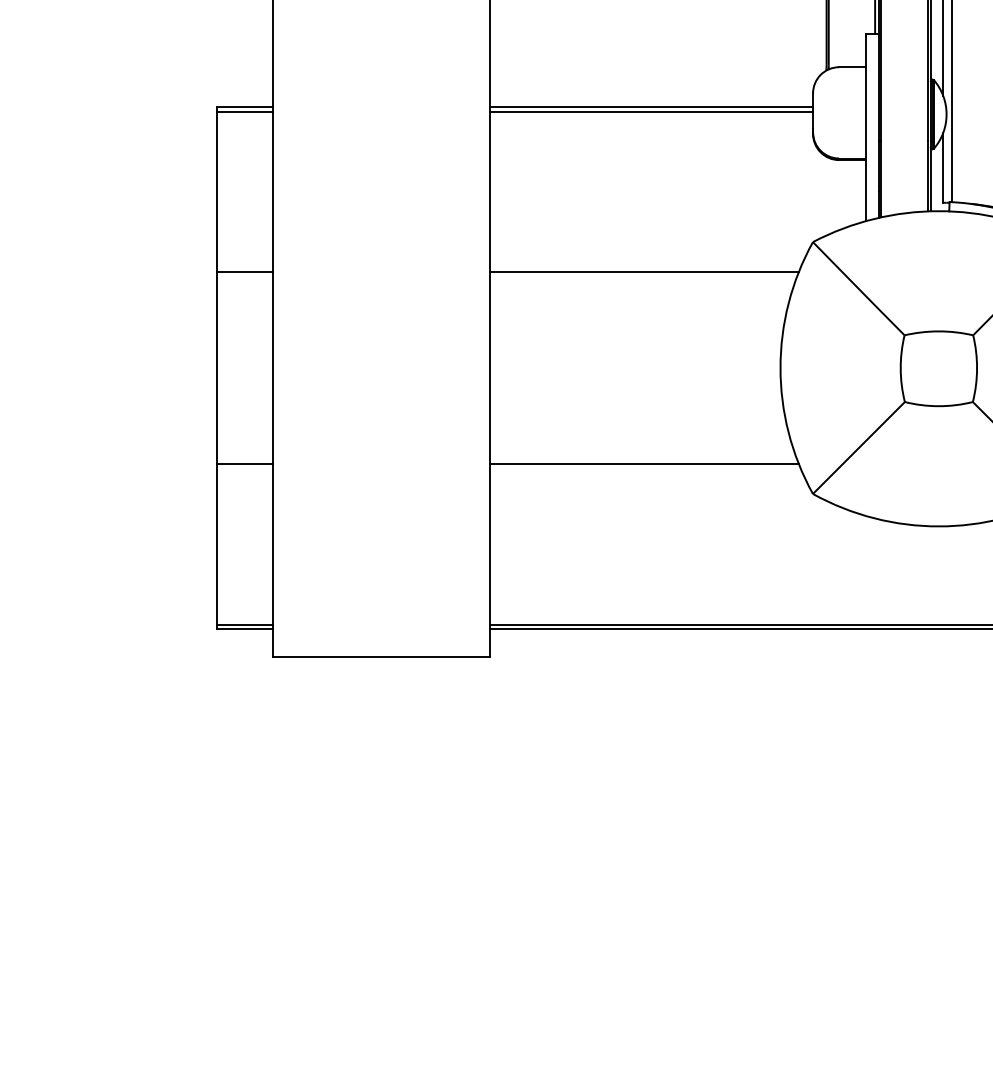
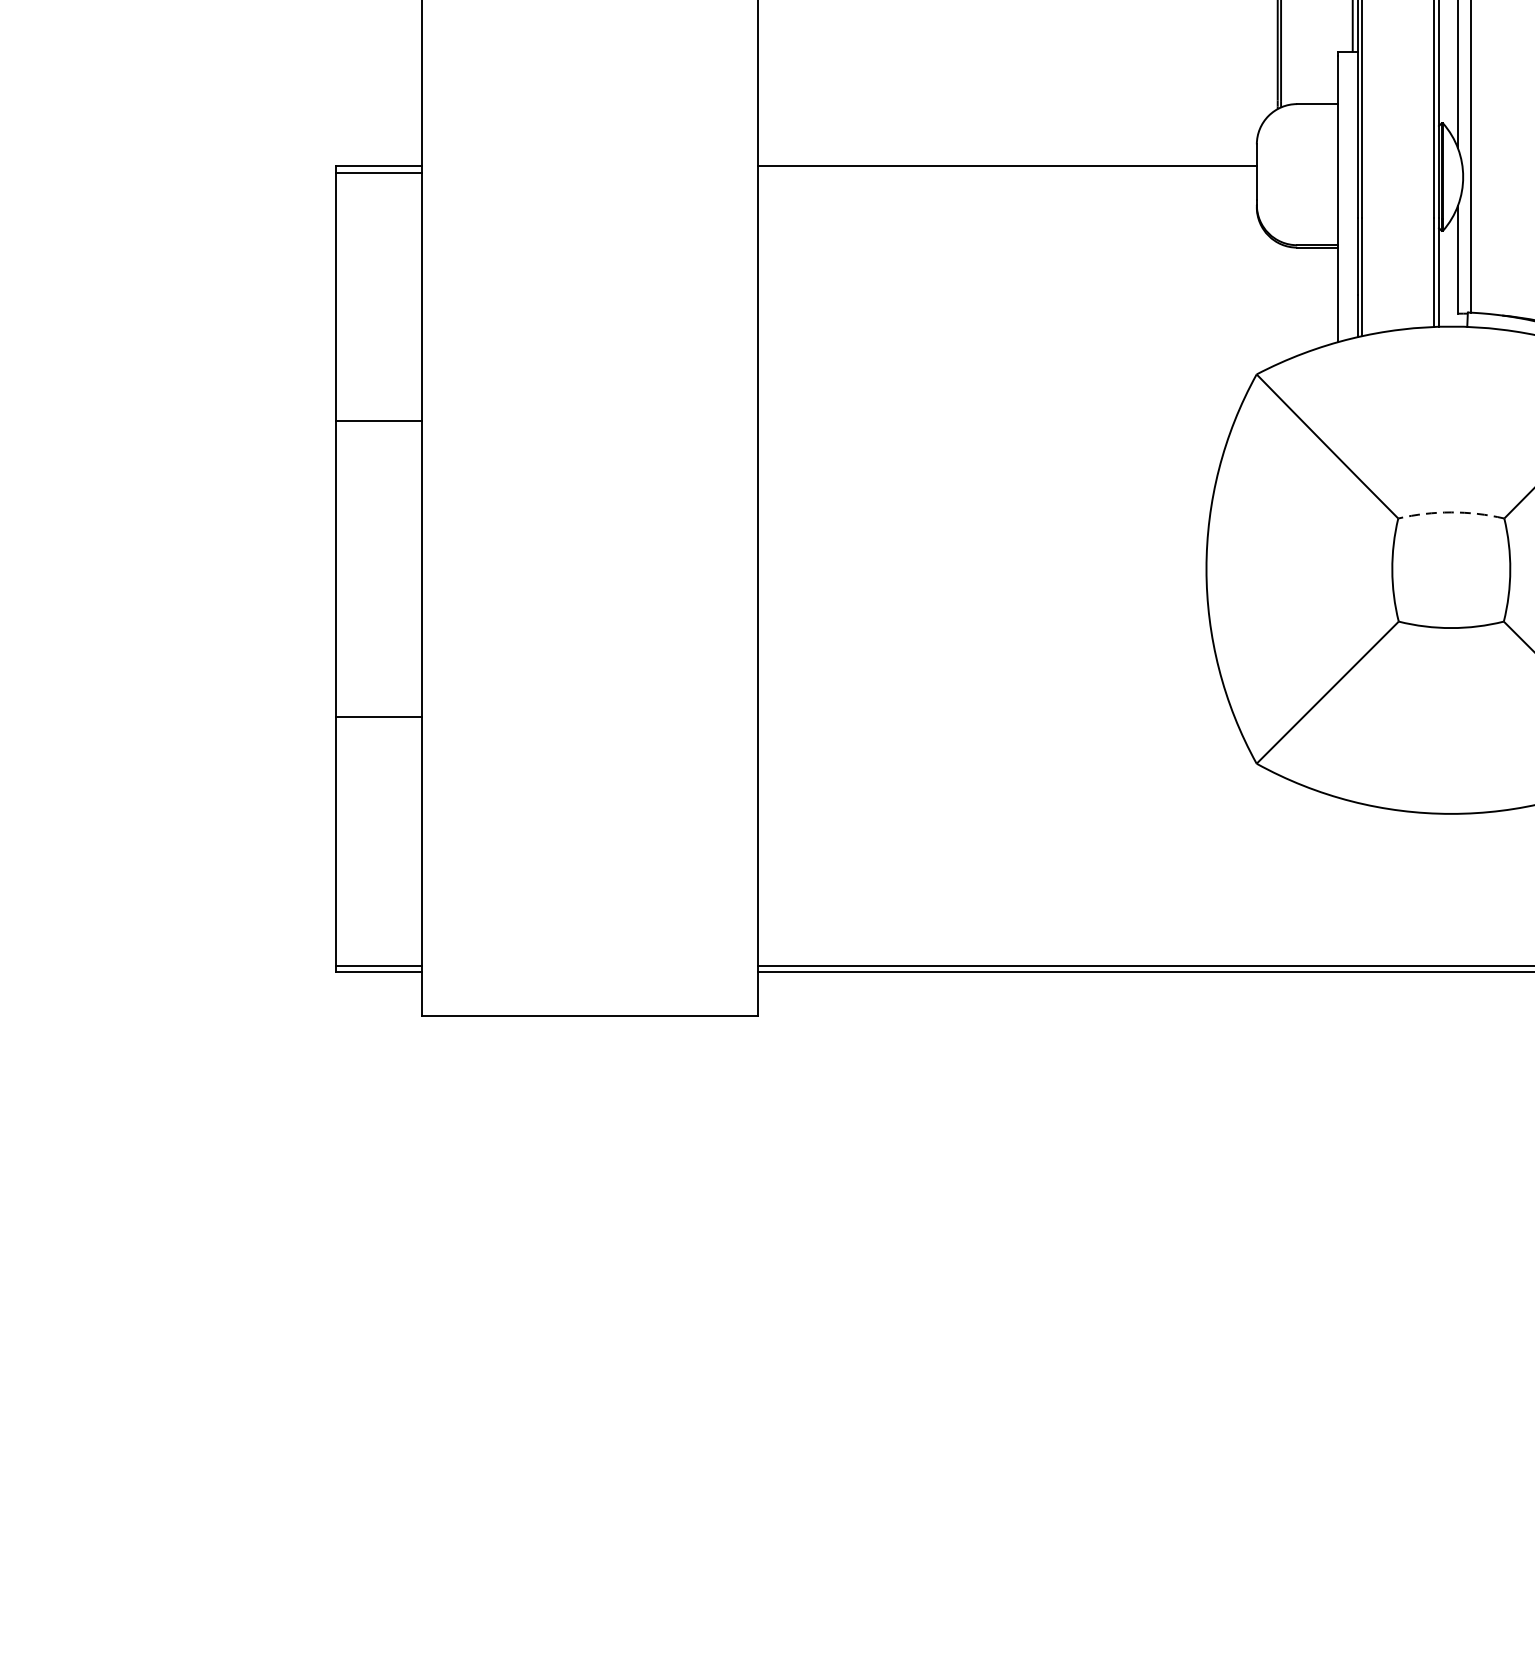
line: (651, 111) -> (1007, 172), removed
line: (644, 272) -> (996, 421), removed
arc: (938, 331) -> (1450, 512), solid -> dashed
line: (644, 463) -> (996, 716), removed

